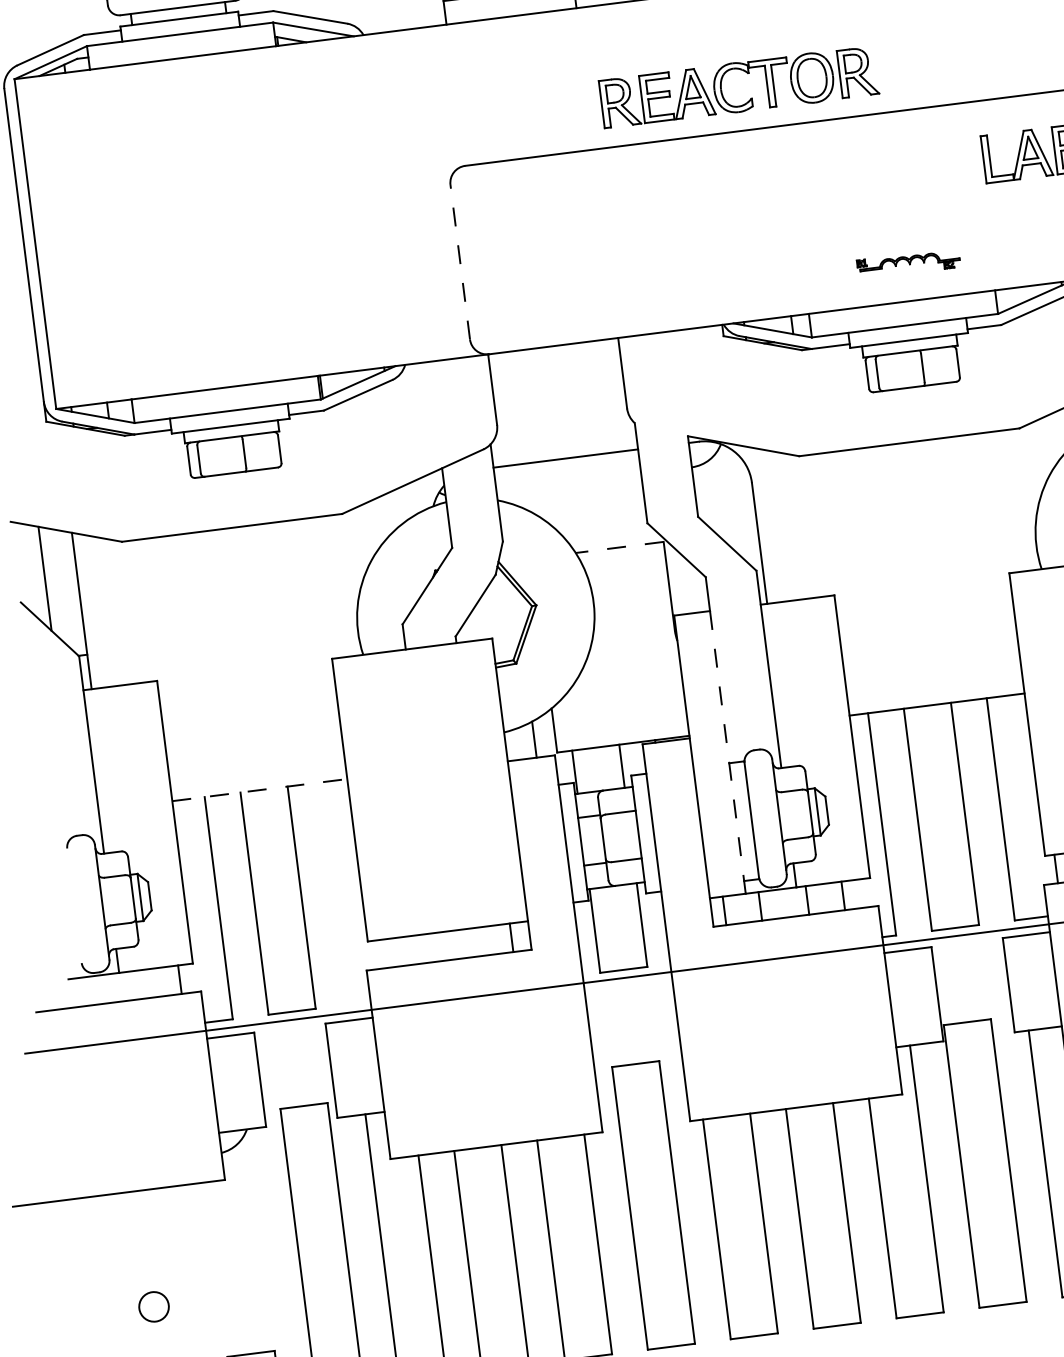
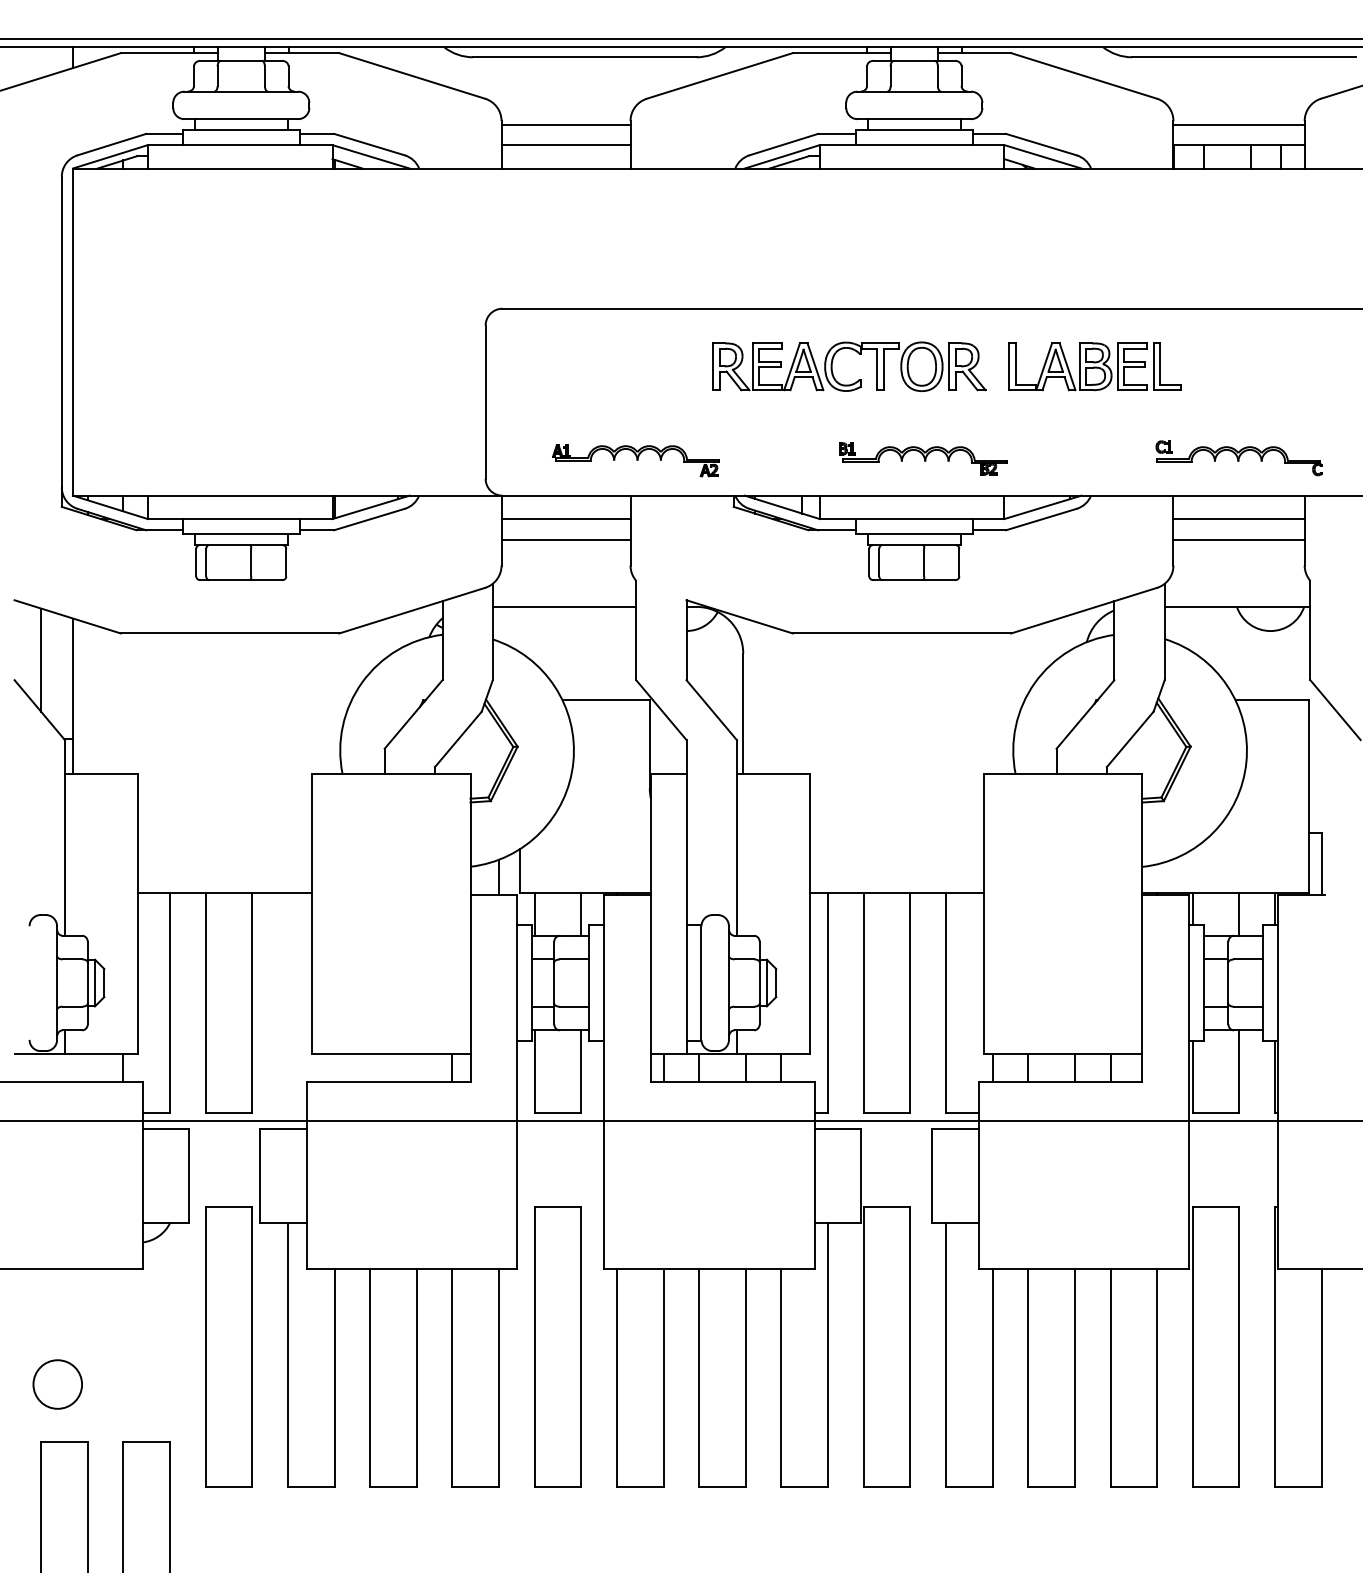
part: (745, 72) -> (857, 353), moved
line: (460, 262) -> (485, 402), dashed -> solid
part: (908, 263) -> (923, 458), size x1.67
part: (618, 301) -> (635, 460), added
line: (555, 370) -> (565, 519), added
line: (558, 390) -> (565, 539), added
line: (620, 547) -> (606, 700), dashed -> solid
line: (727, 753) -> (686, 914), dashed -> solid
line: (259, 789) -> (224, 892), dashed -> solid
circle: (153, 1306) -> (57, 1384), size x1.67

